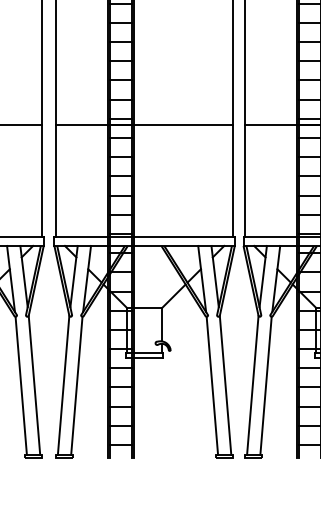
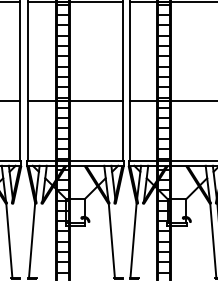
line: (34, 385) -> (16, 240), removed
line: (77, 385) -> (39, 240), removed
line: (224, 385) -> (118, 240), removed
line: (265, 385) -> (140, 240), removed

